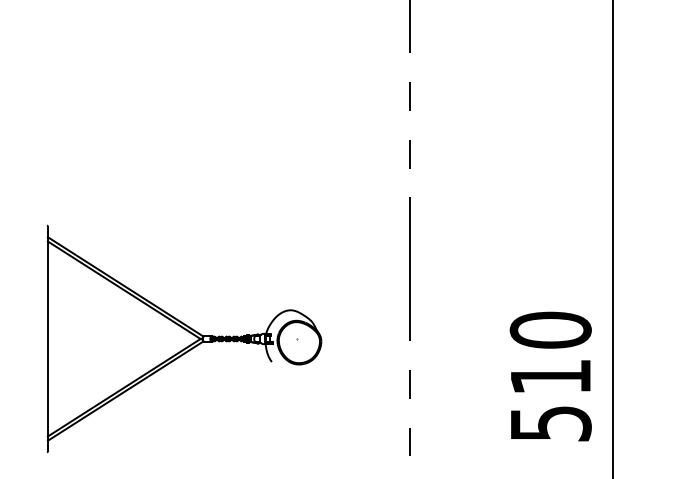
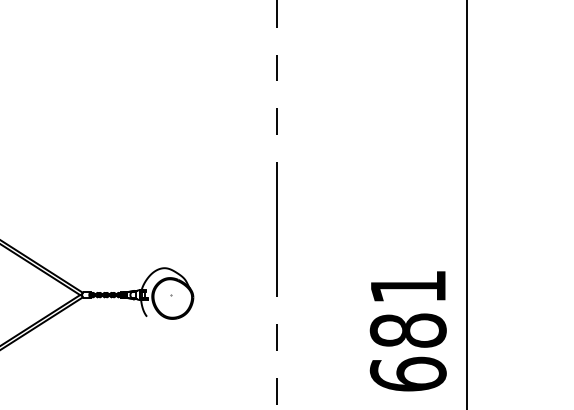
text: (550, 376) -> (408, 330), 510 -> 681

